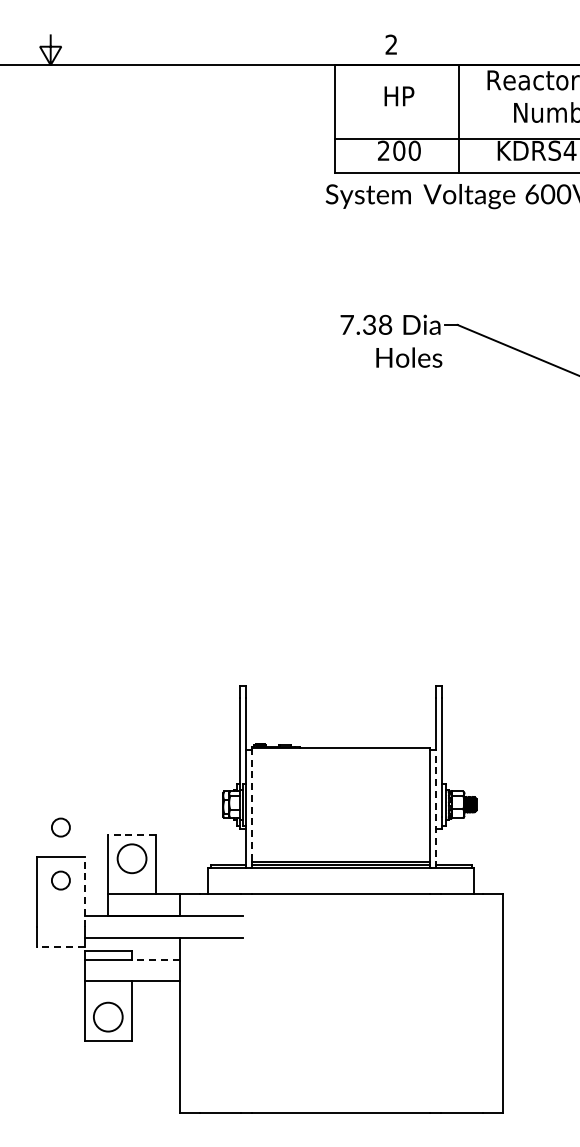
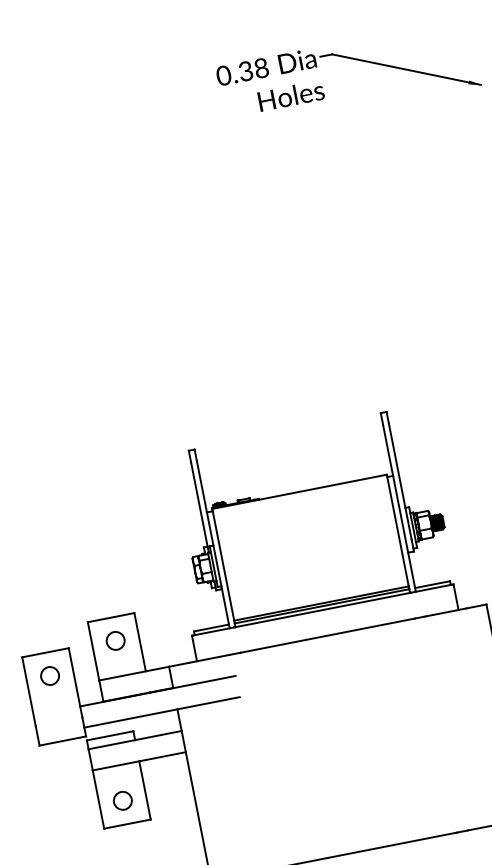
text: (347, 324) -> (224, 75), 7.38 -> 0.38
line: (252, 804) -> (223, 564), dashed -> solid
line: (436, 808) -> (404, 532), dashed -> solid
circle: (60, 827) -> (39, 624), removed
line: (132, 835) -> (111, 617), dashed -> solid
circle: (132, 858) -> (116, 640), size x0.62
line: (84, 891) -> (75, 682), dashed -> solid
line: (60, 946) -> (62, 740), dashed -> solid
line: (155, 959) -> (158, 735), dashed -> solid
circle: (108, 1016) -> (122, 800), size x0.62

